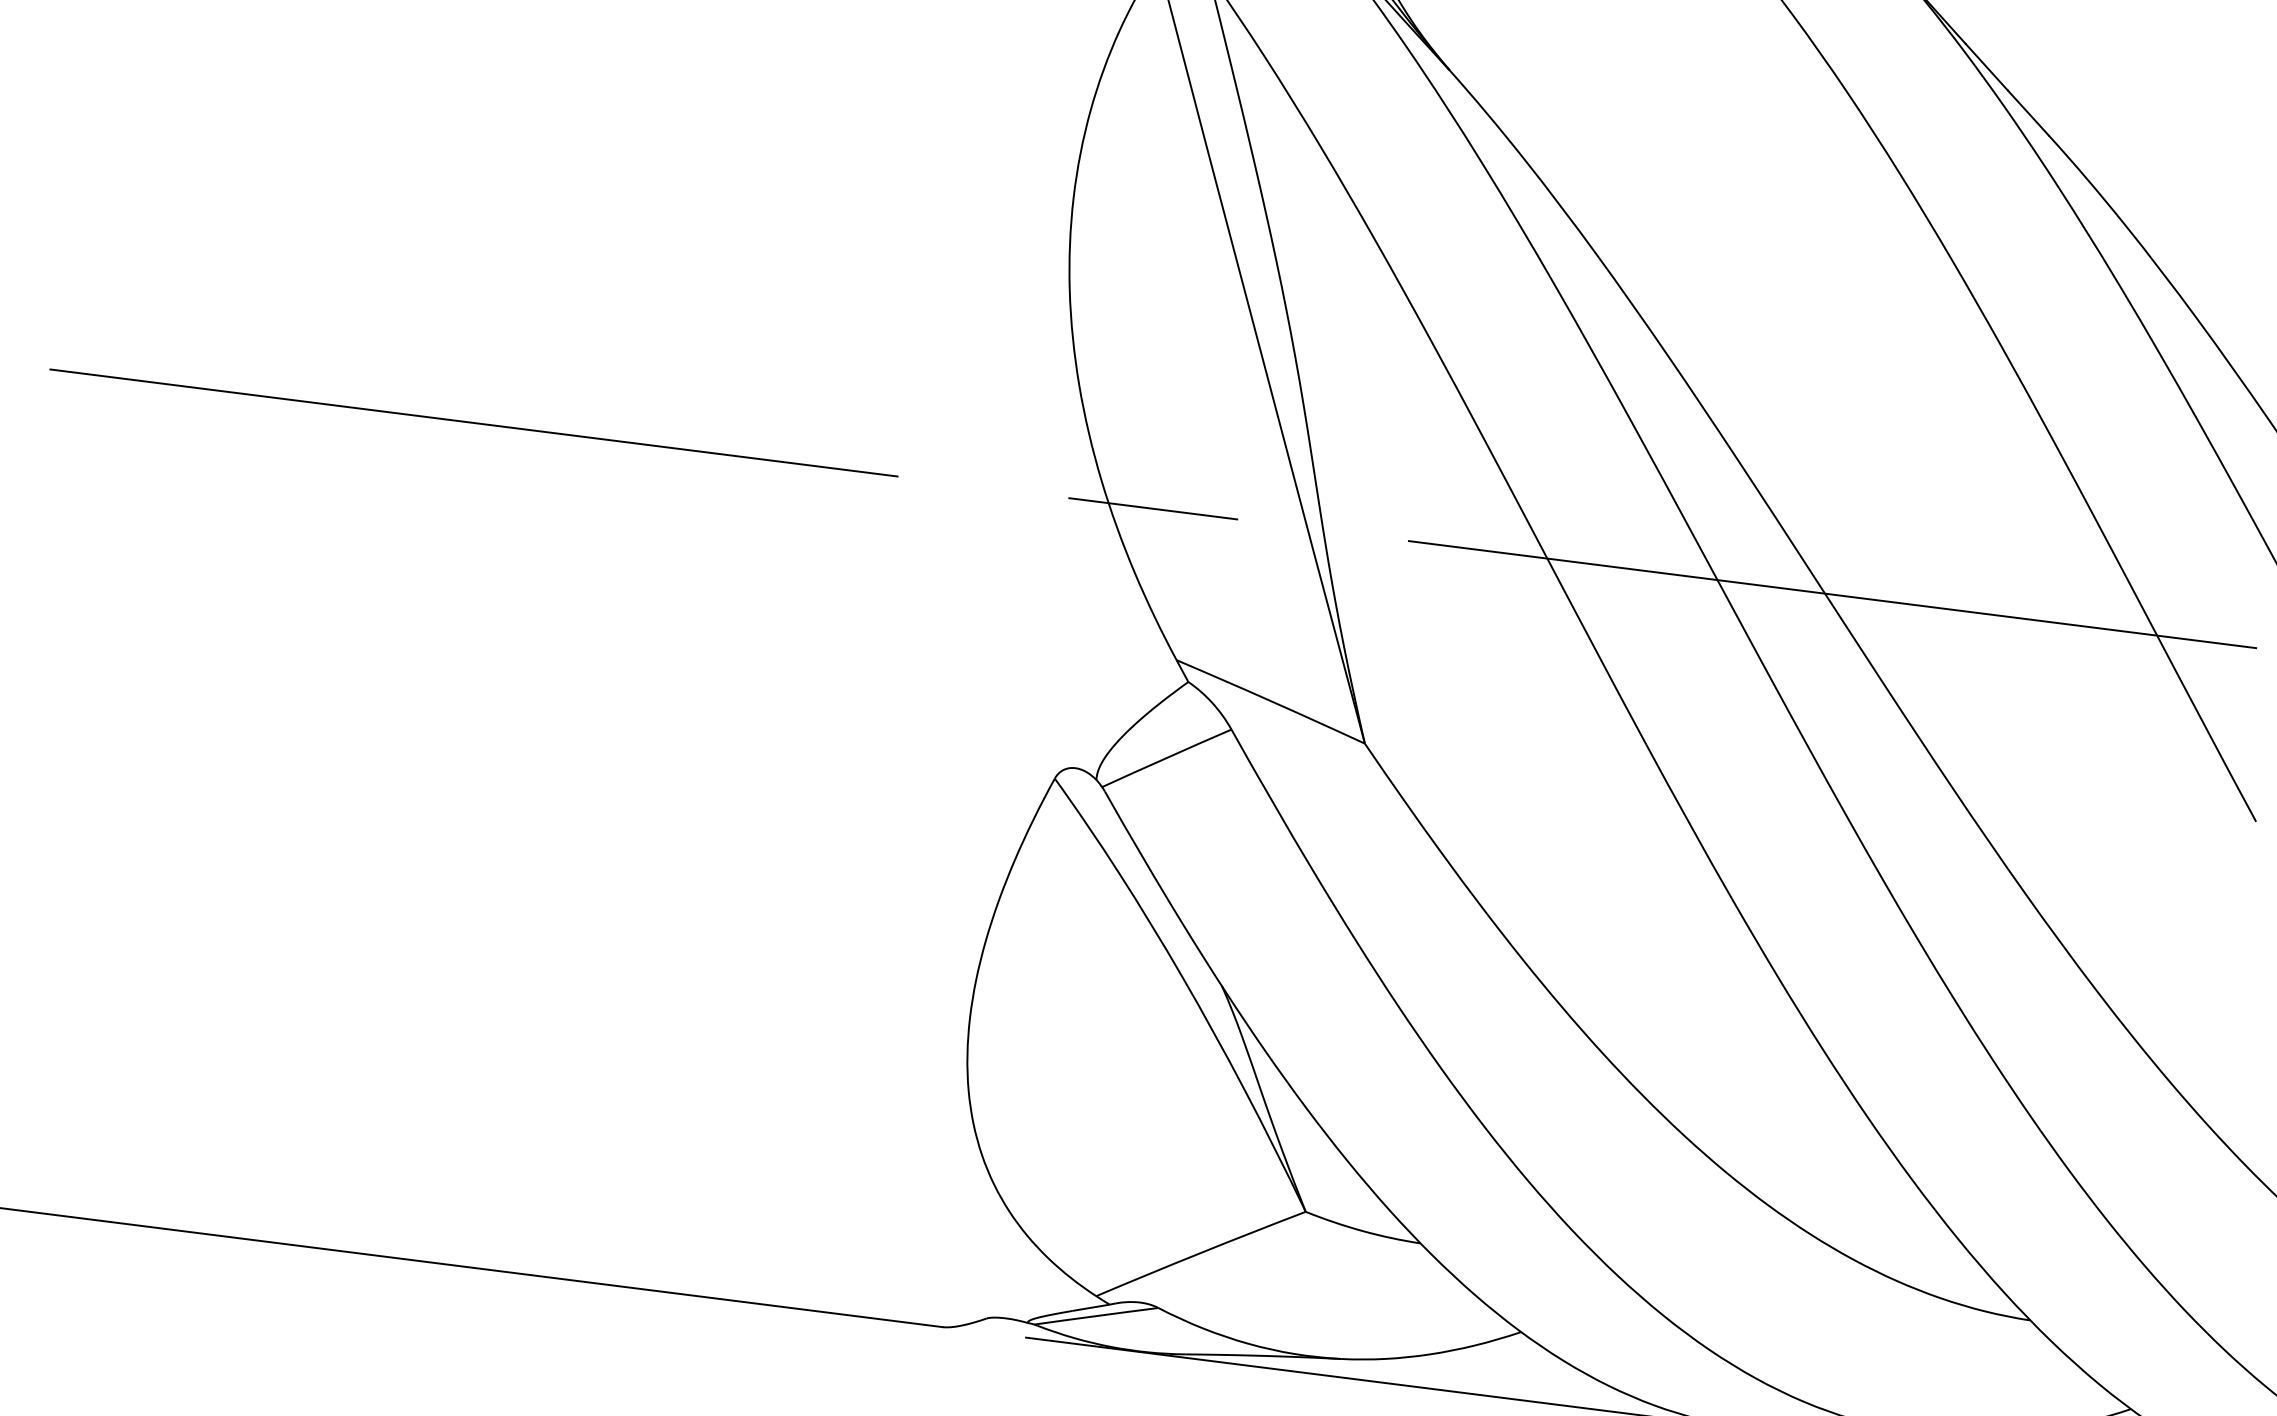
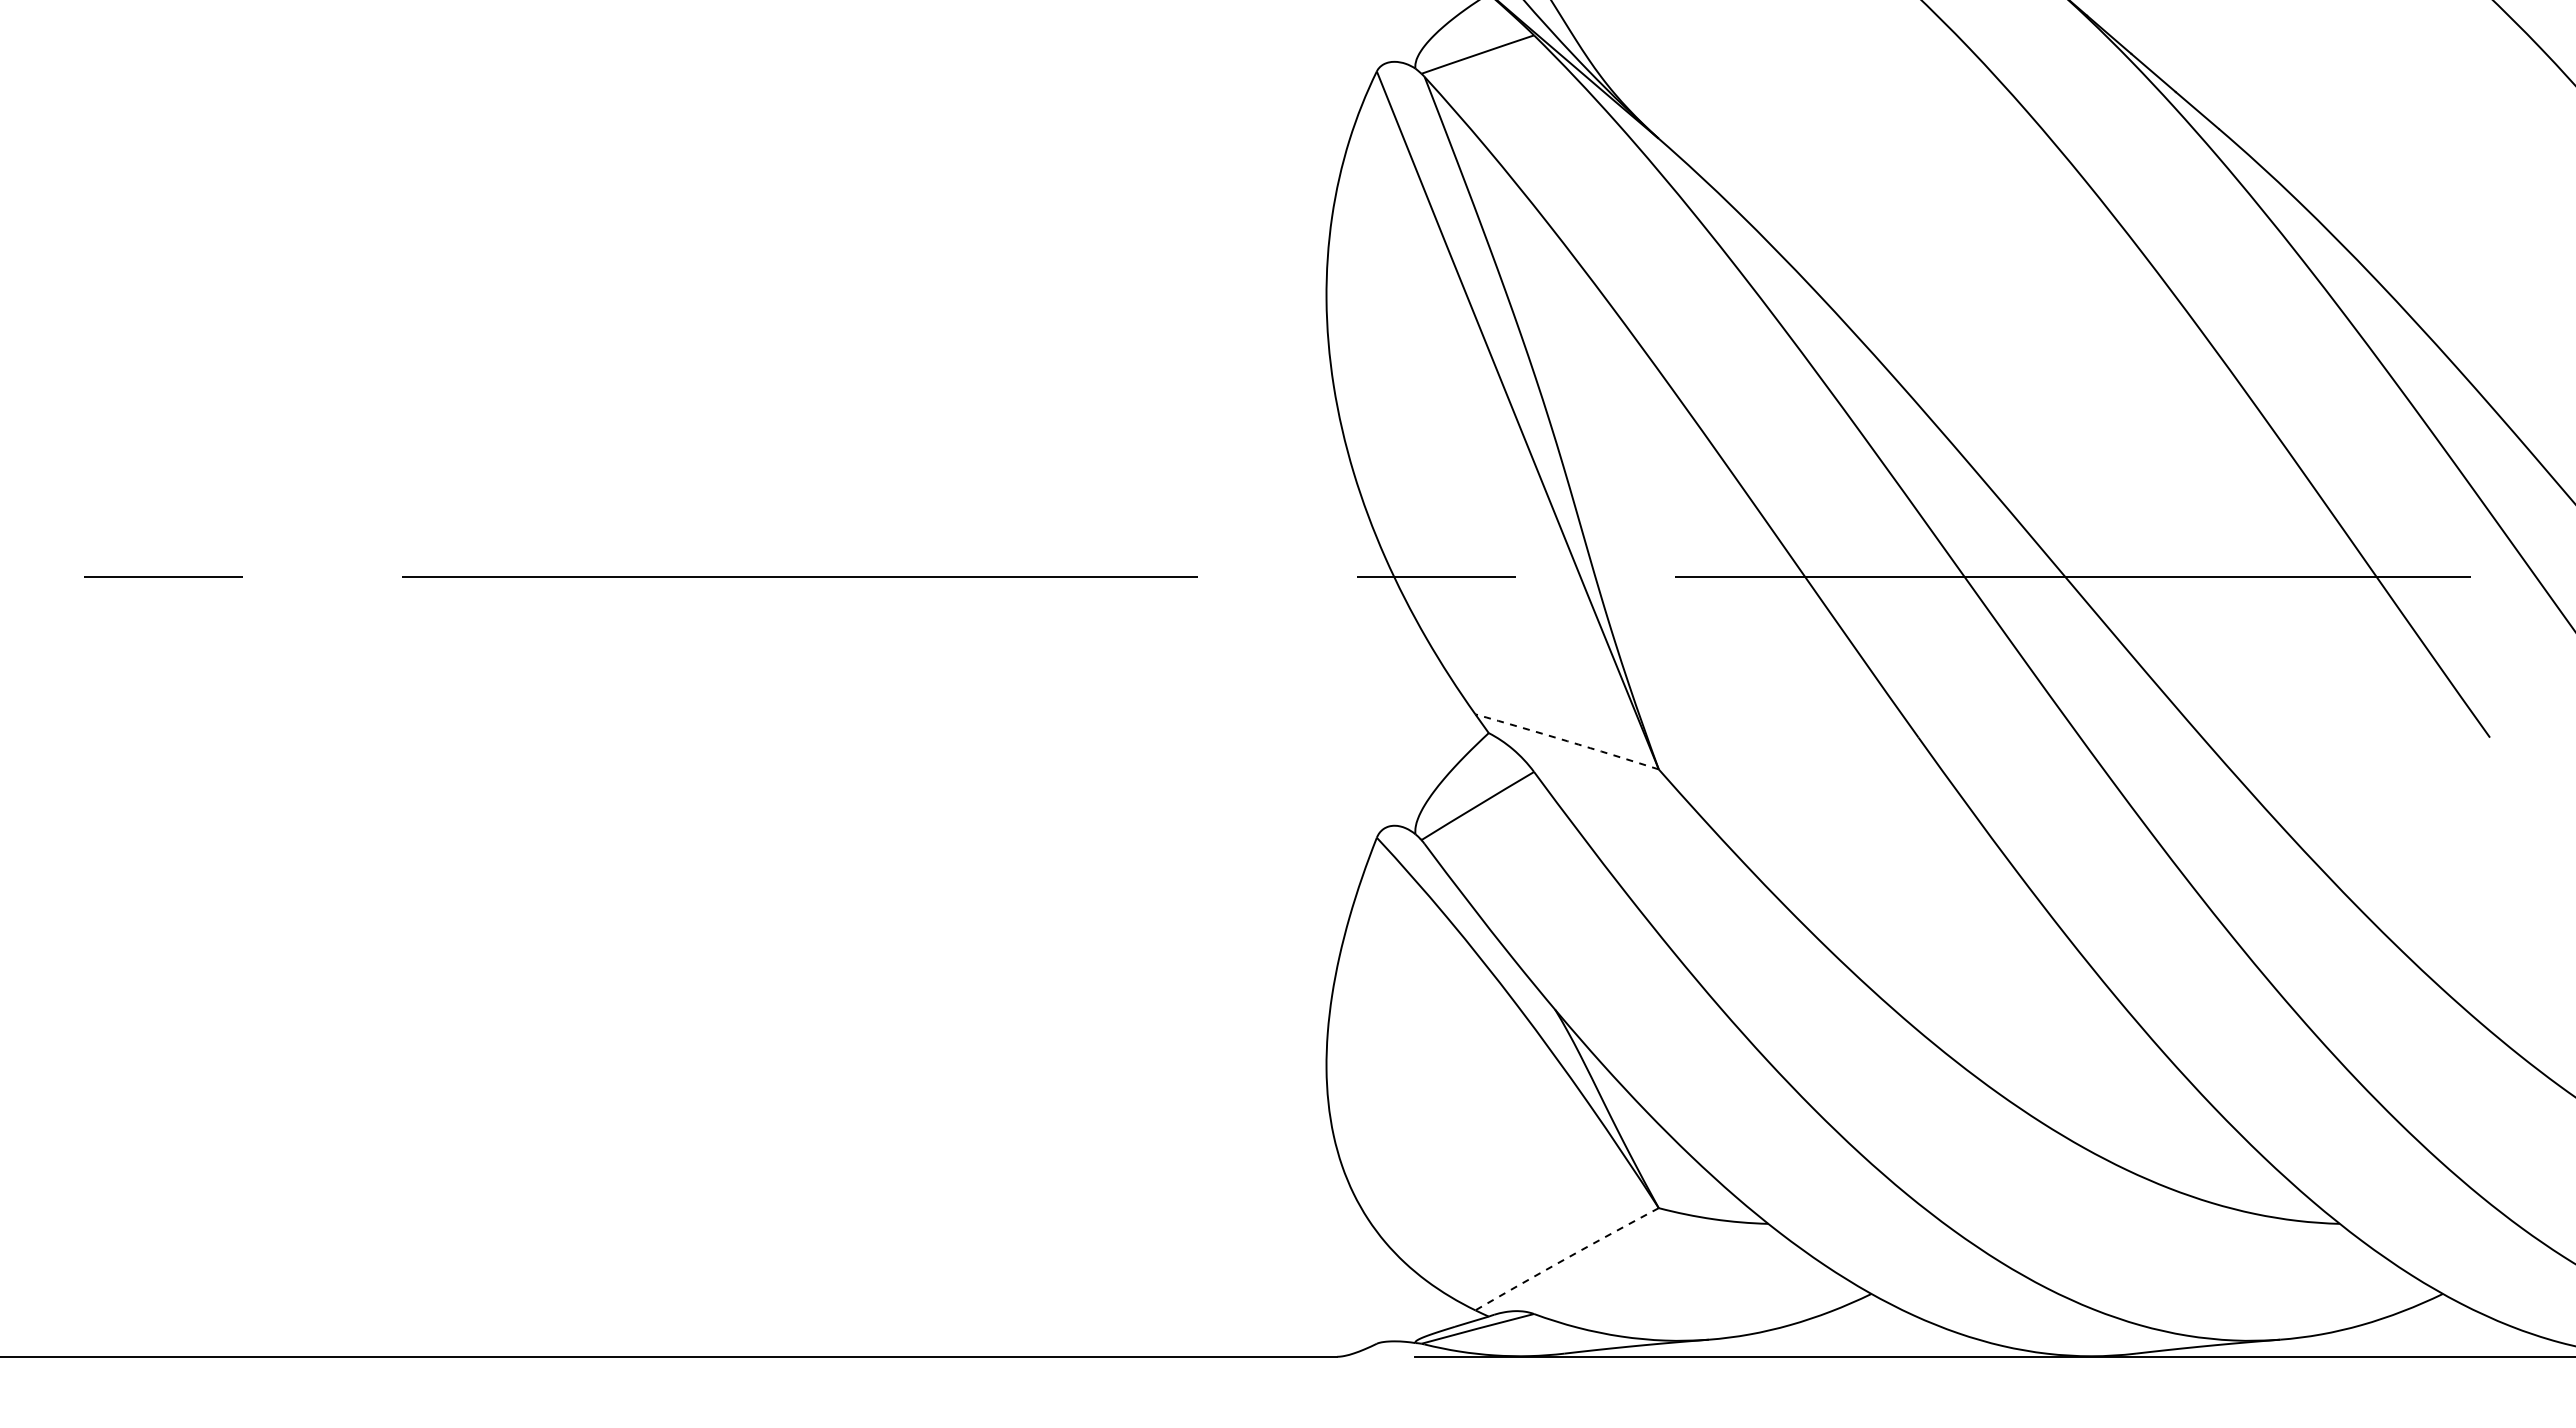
arc: (1271, 701) -> (1567, 741), solid -> dashed
arc: (1200, 1253) -> (1566, 1258), solid -> dashed

